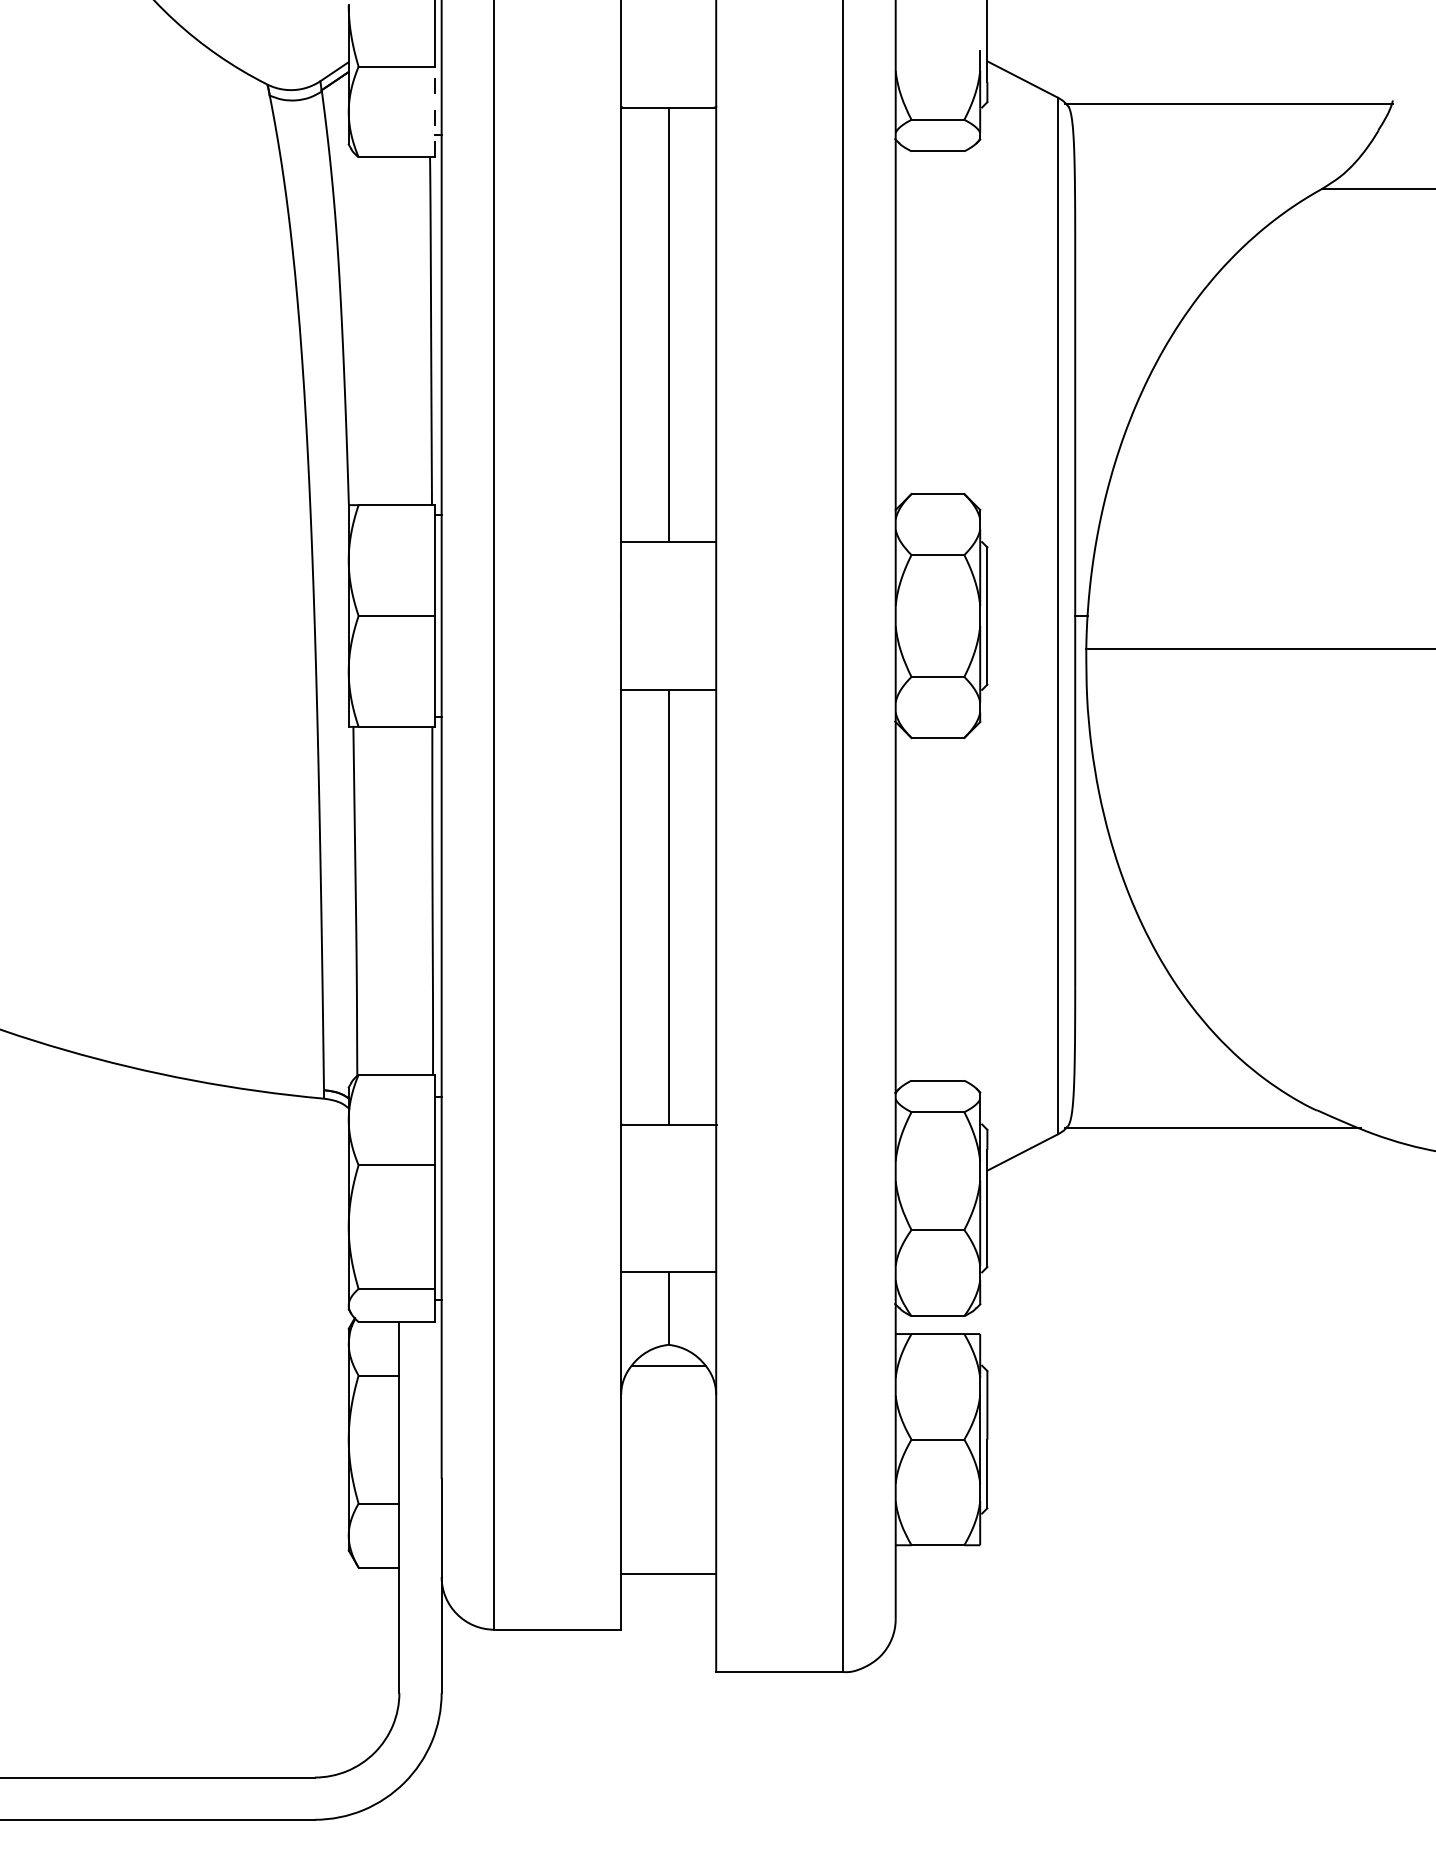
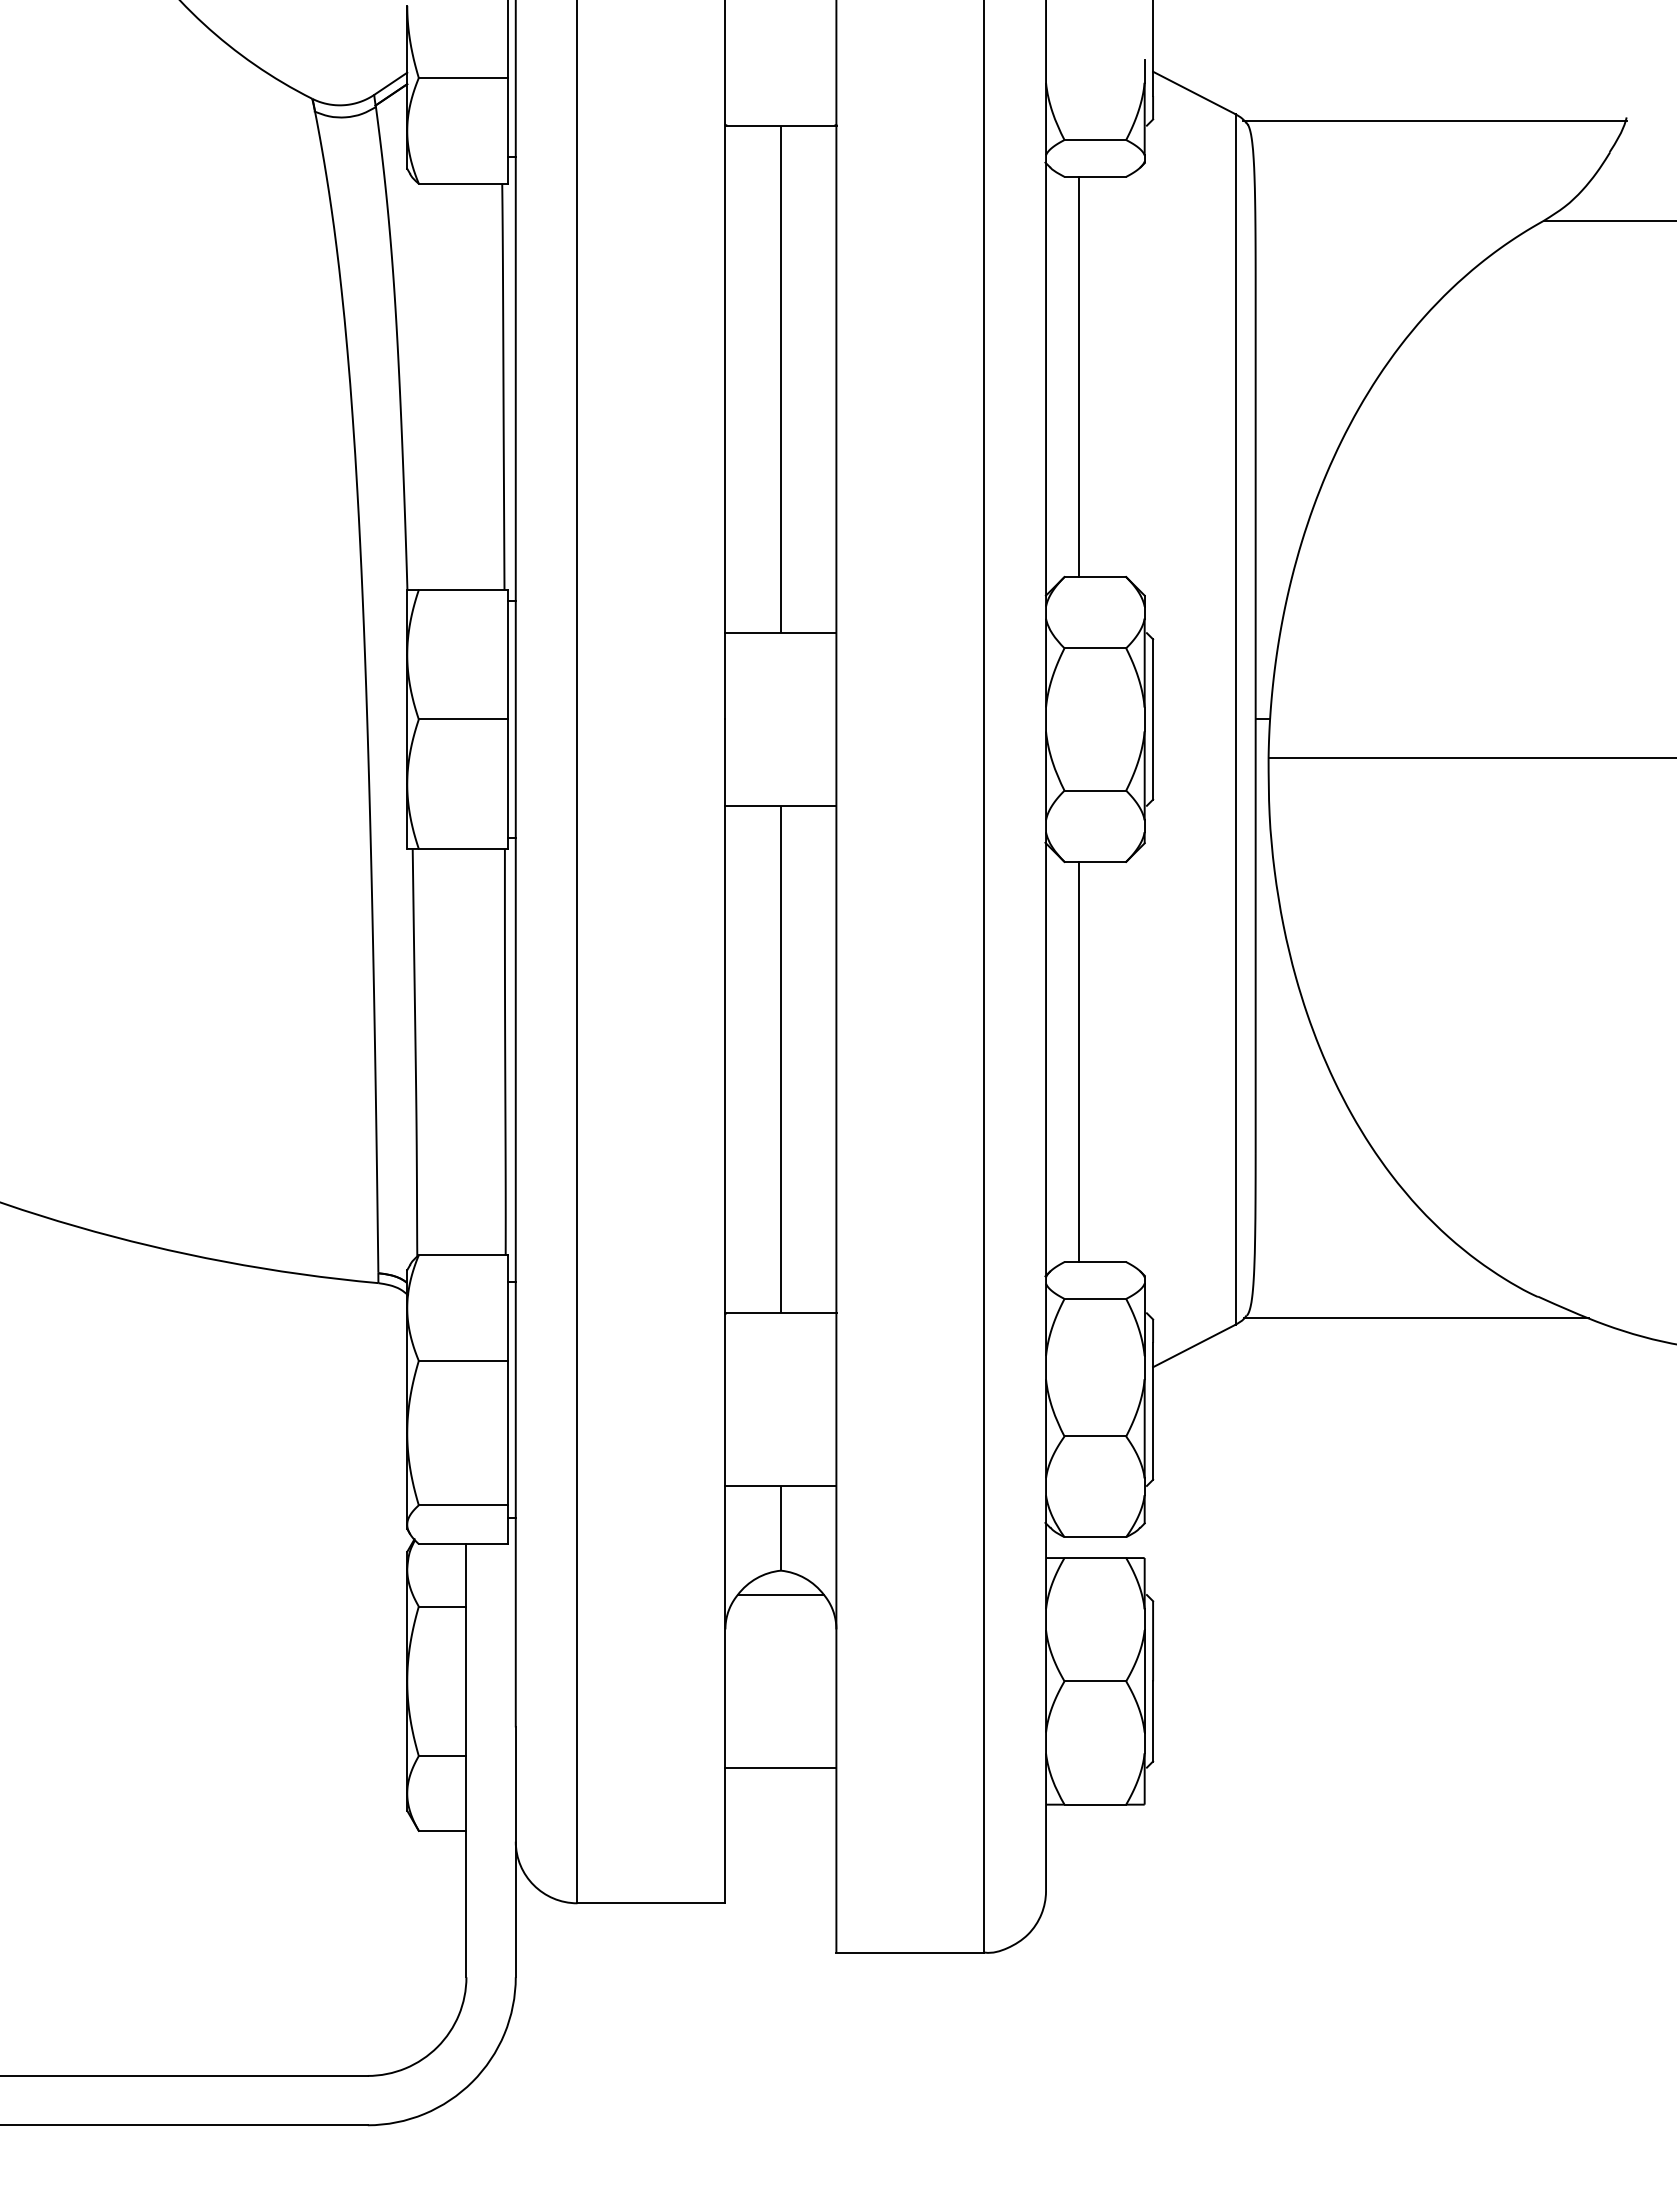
line: (435, 111) -> (508, 130), dashed -> solid
line: (924, 322) -> (1079, 376), added
line: (924, 908) -> (1079, 1061), added
line: (668, 1573) -> (780, 1767), moved

